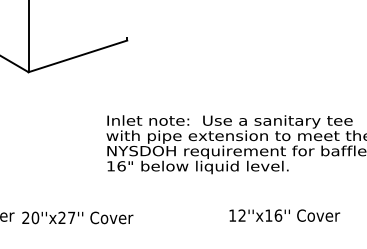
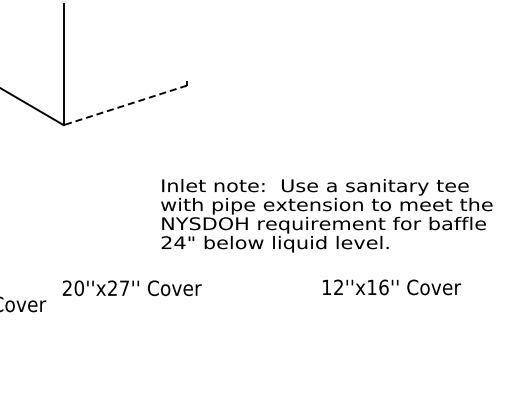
line: (78, 56) -> (125, 105), solid -> dashed
text: (116, 166) -> (173, 242), 16" -> 24"
text: (285, 215) -> (392, 287), moved
text: (77, 218) -> (131, 288), moved

